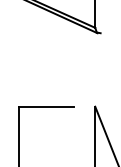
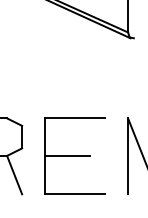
line: (38, 140) -> (66, 155), added

